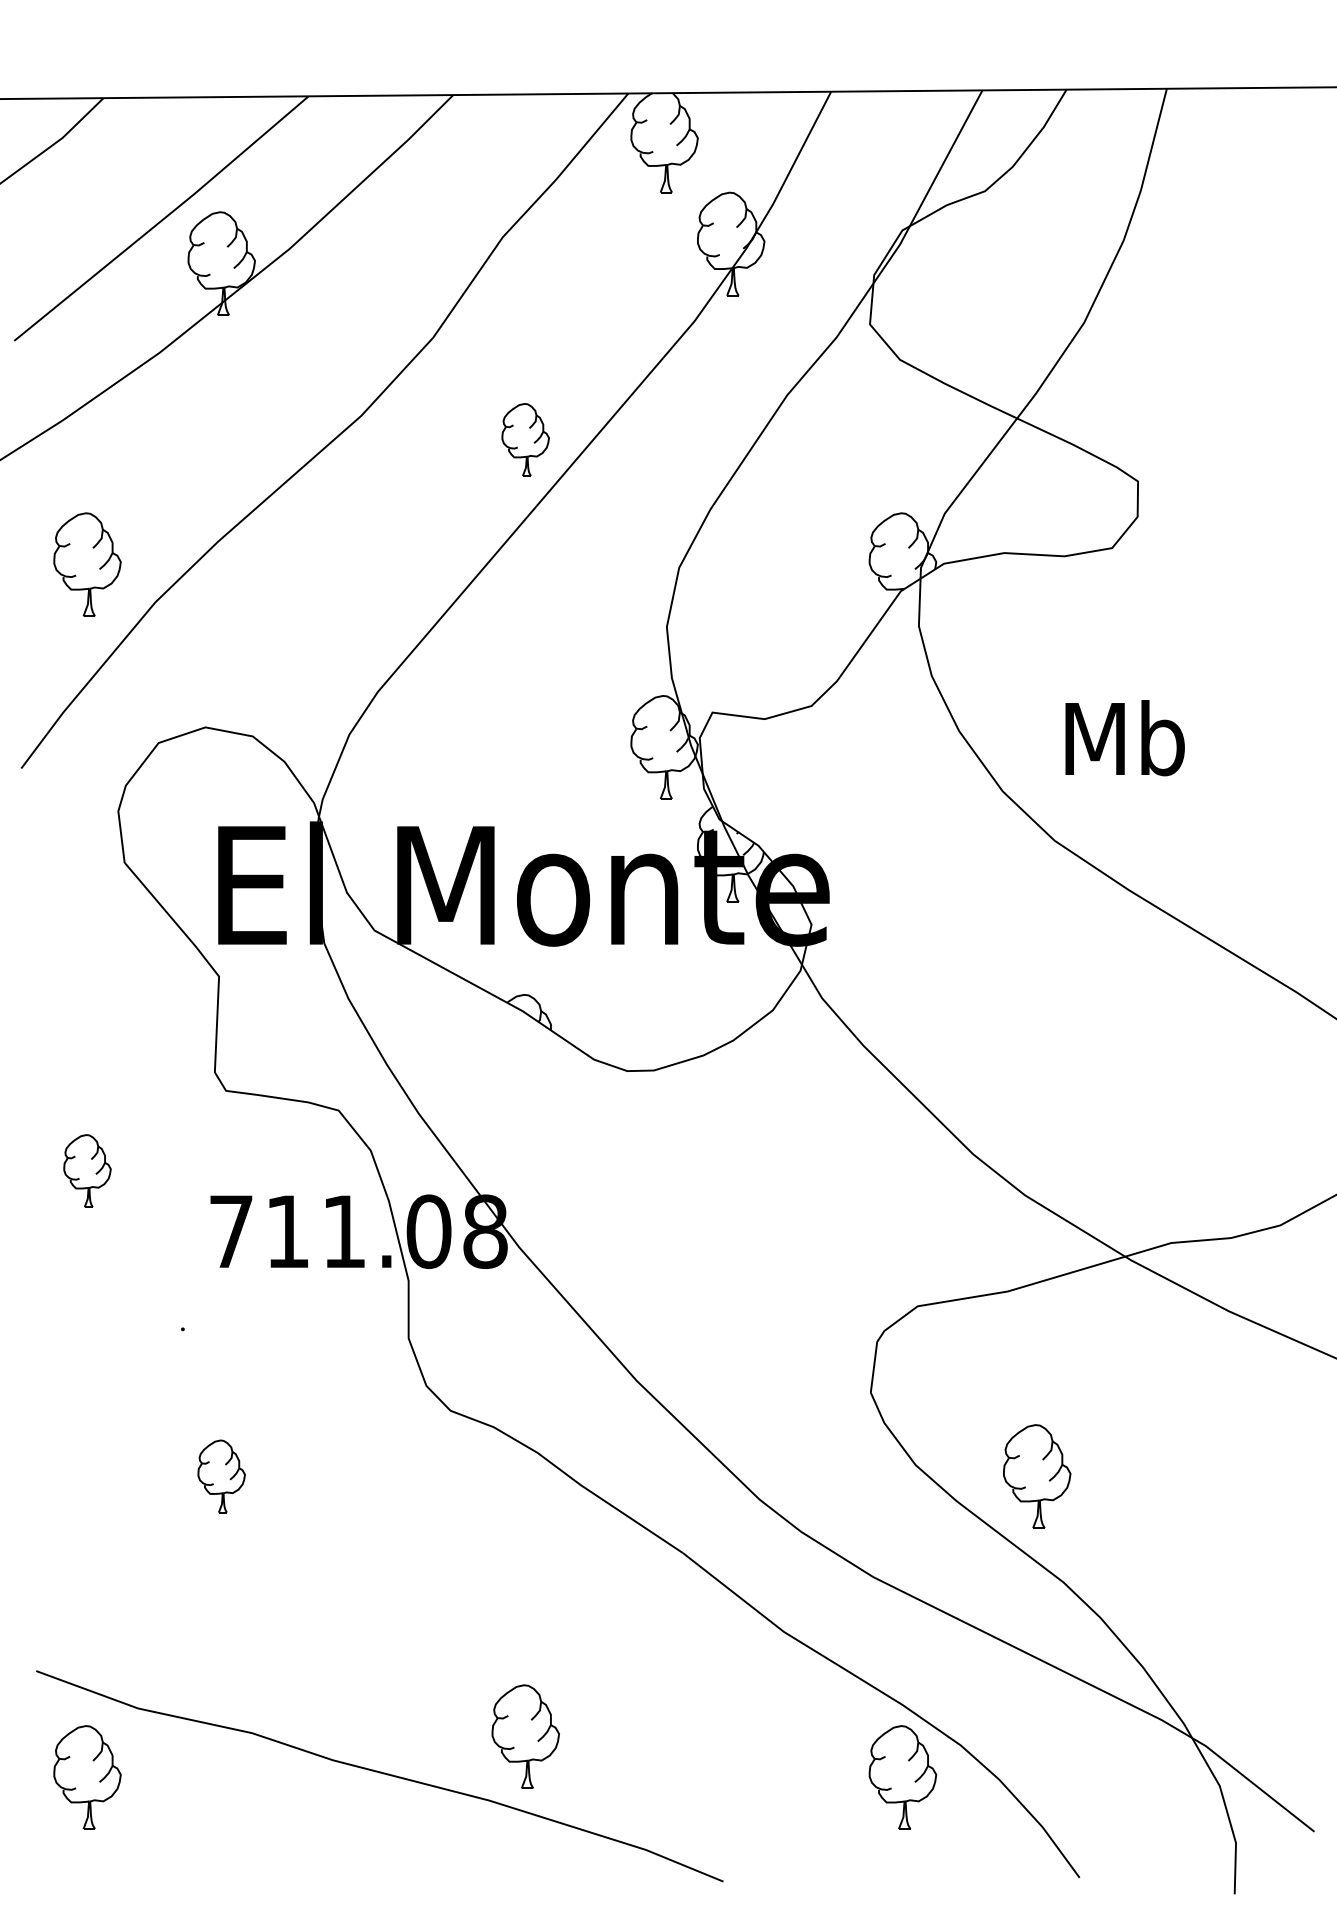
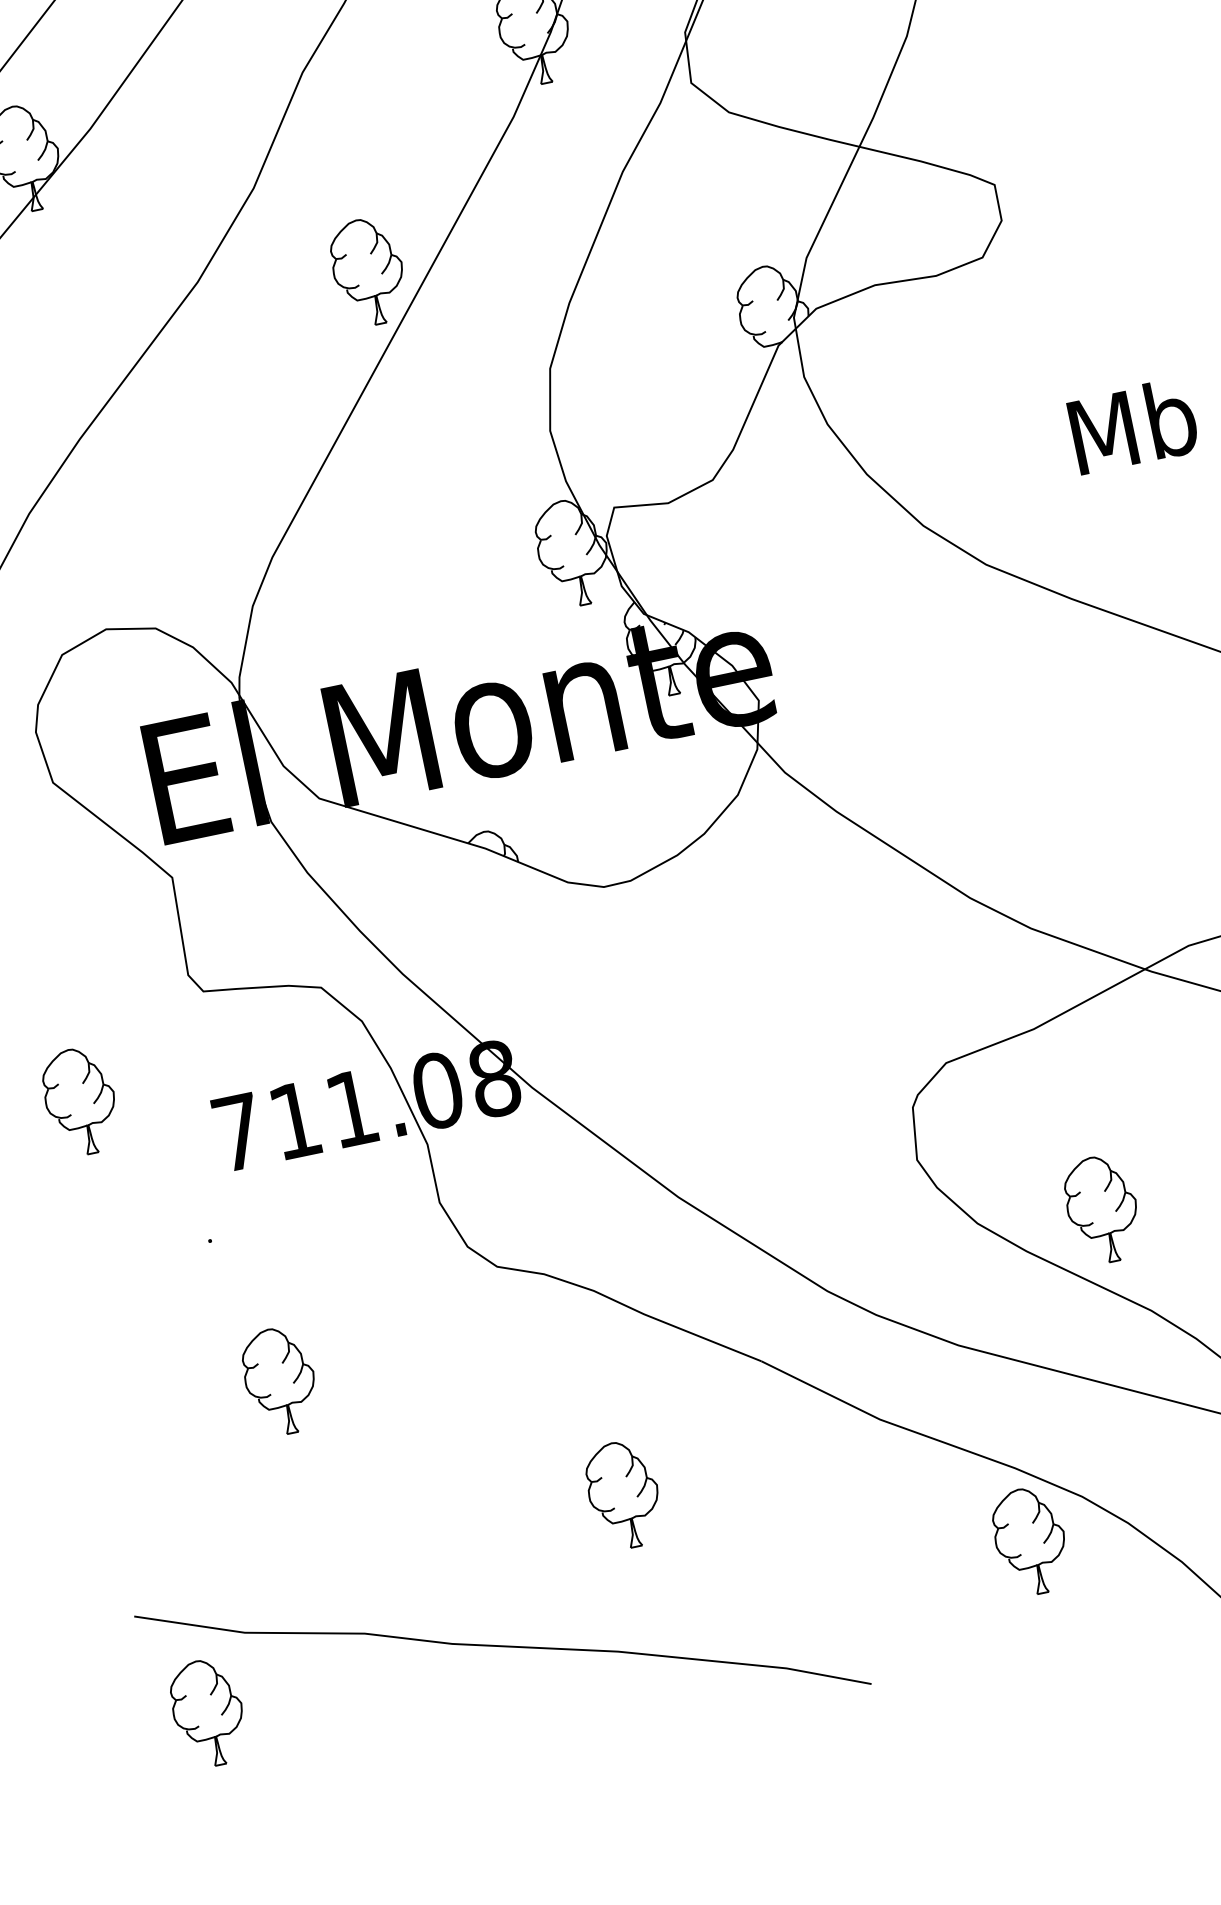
part: (525, 439) -> (368, 271), size x1.43
text: (1124, 738) -> (1132, 426), moved
part: (87, 1170) -> (80, 1100), size x1.43
part: (221, 1476) -> (280, 1381), size x1.43
part: (525, 1736) -> (623, 1494), moved

